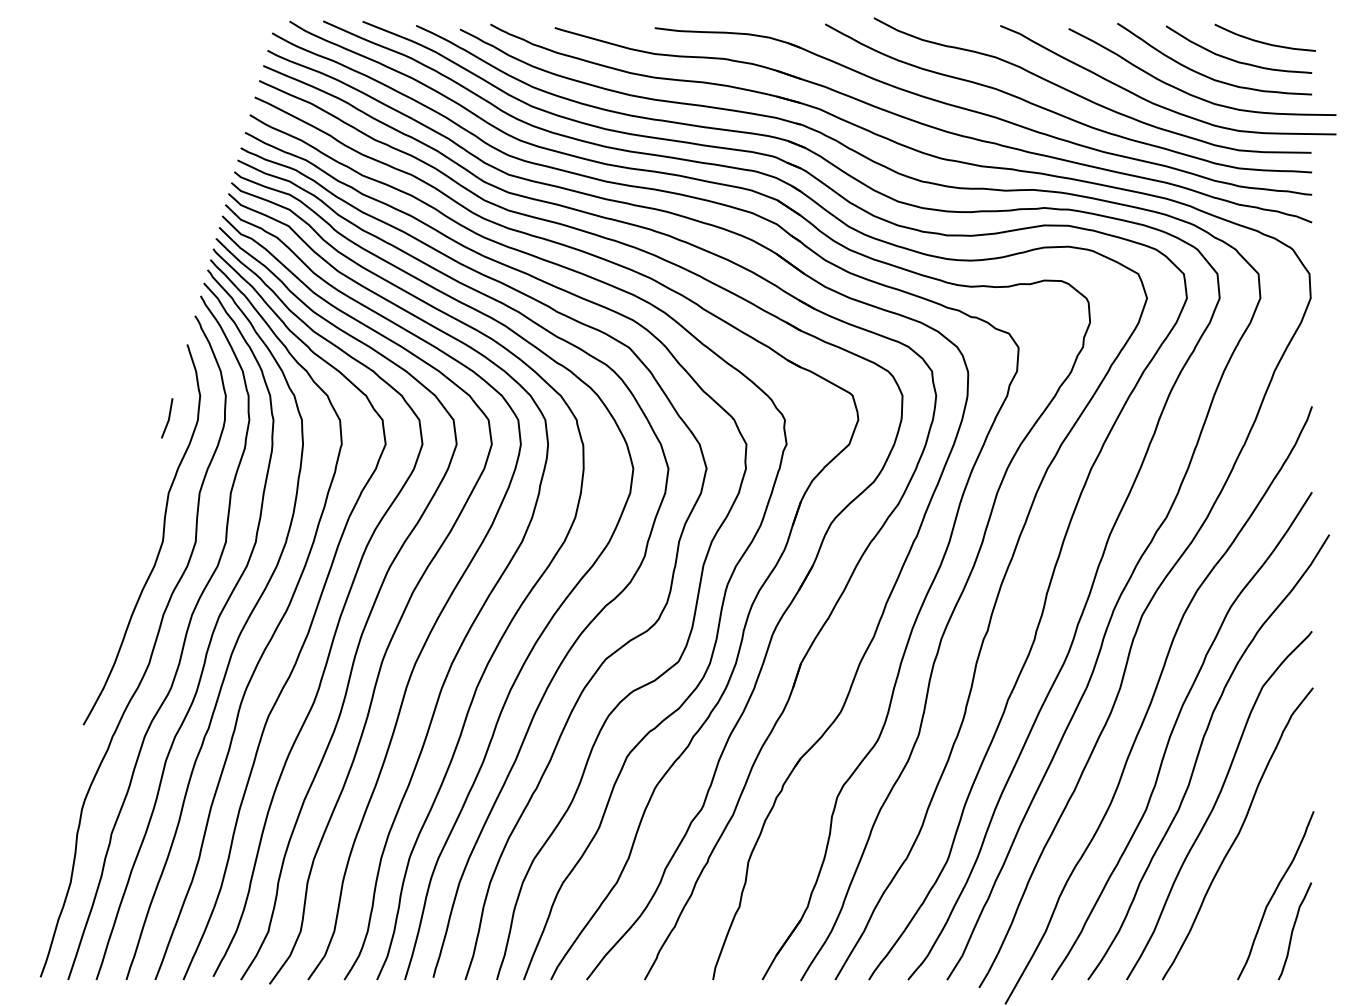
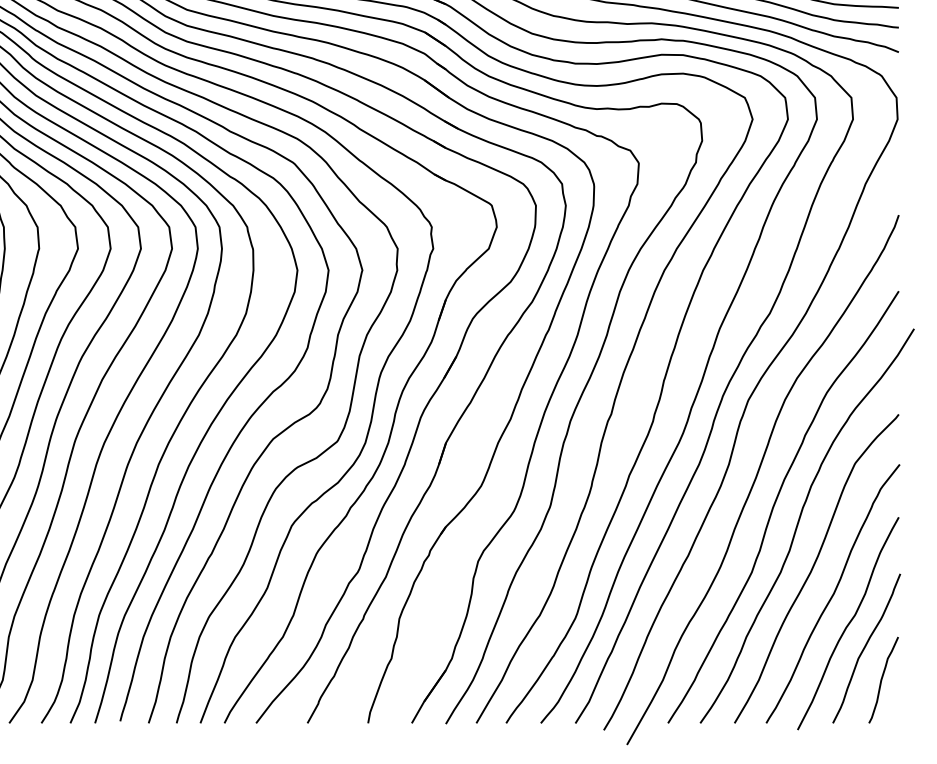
curve: (1254, 867) -> (847, 623), added

